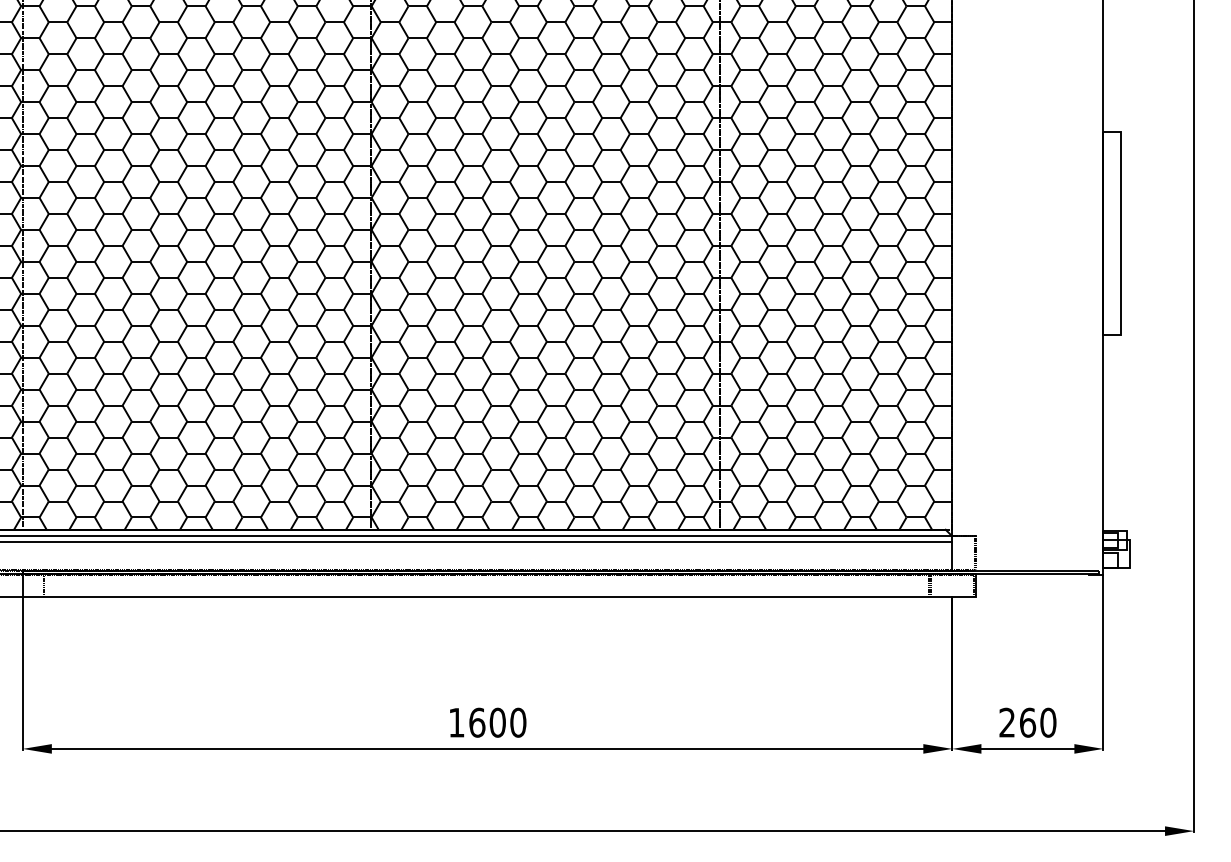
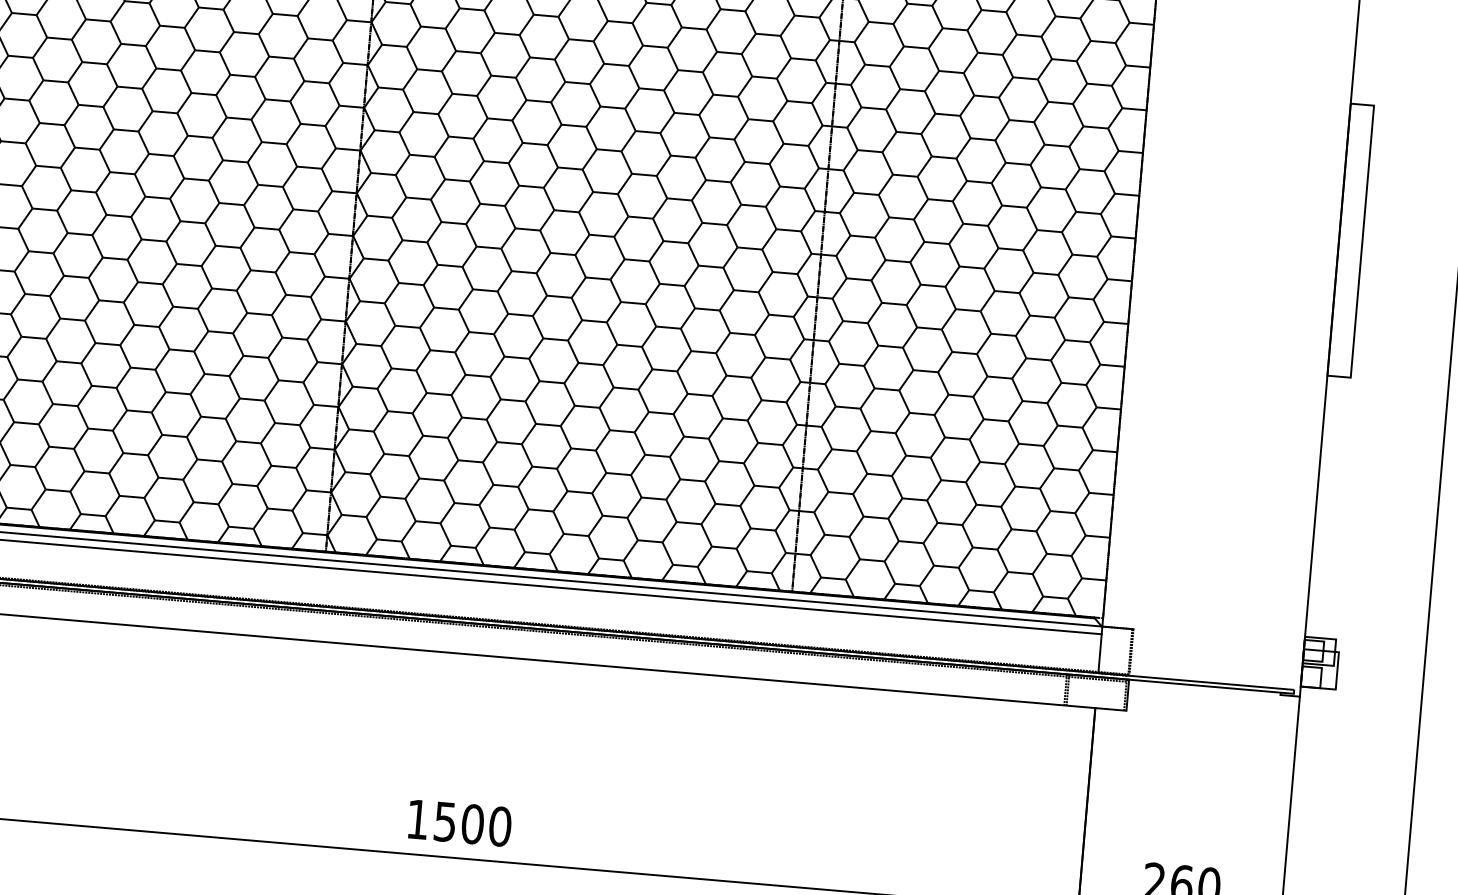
text: (477, 722) -> (445, 821), 1600 -> 1500

